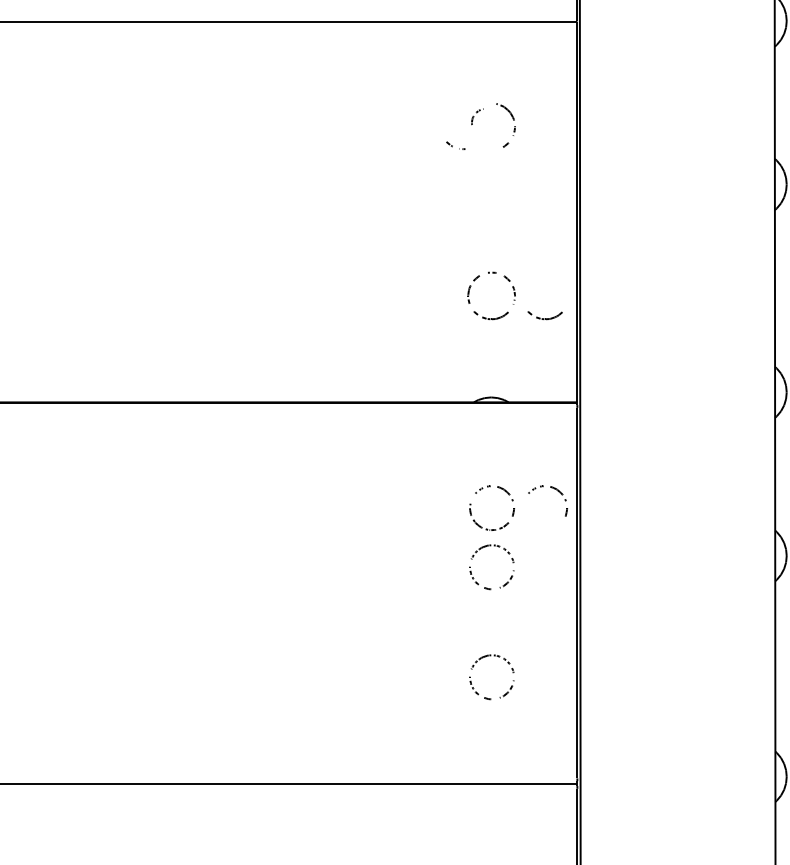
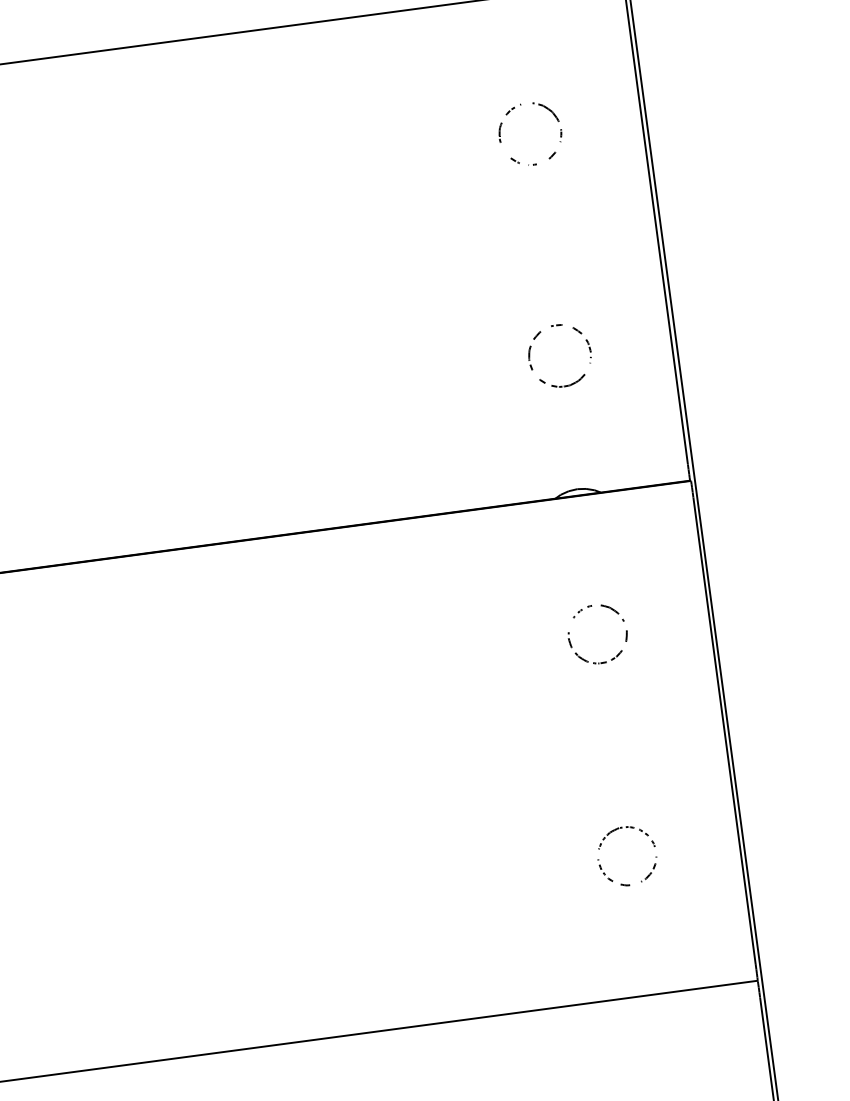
part: (477, 116) -> (510, 123), size x1.67
part: (455, 145) -> (523, 161), moved
part: (544, 315) -> (632, 372), removed
part: (551, 488) -> (672, 598), removed
part: (471, 570) -> (581, 719), removed

